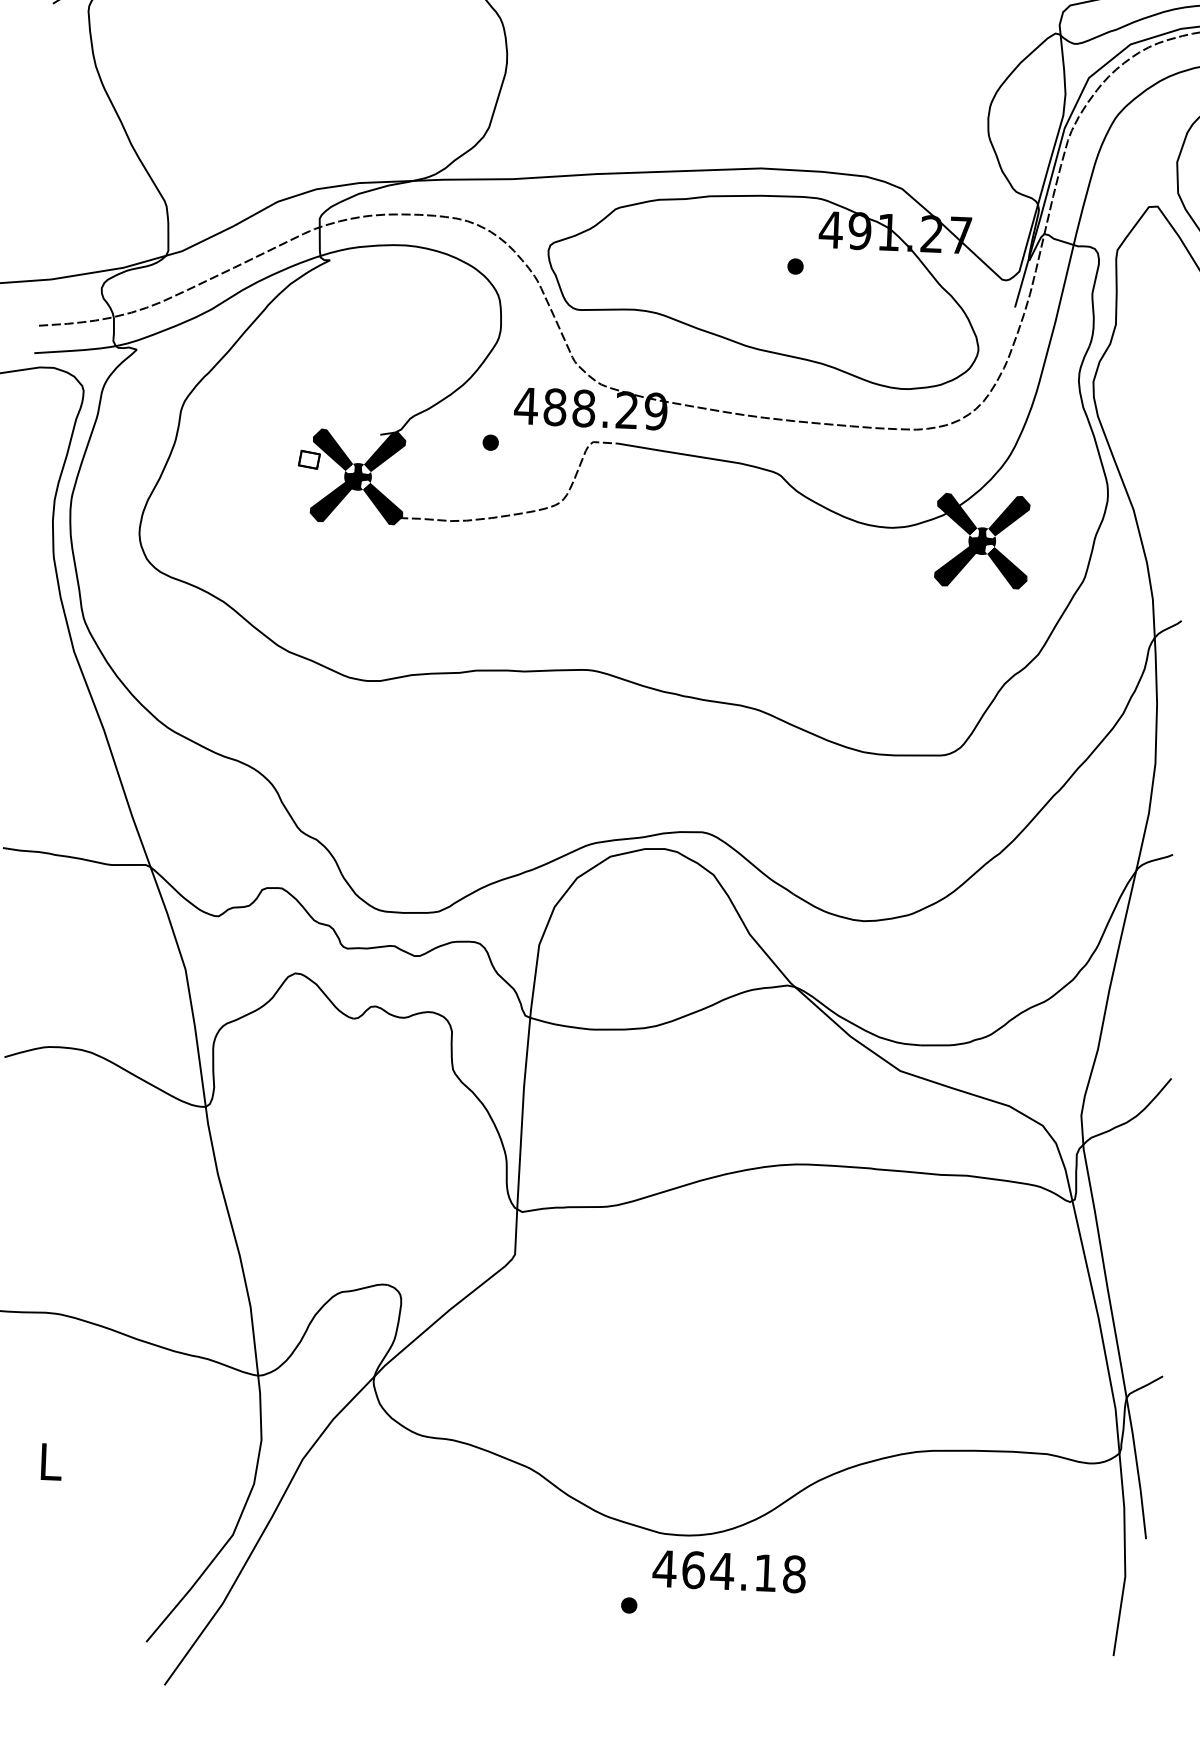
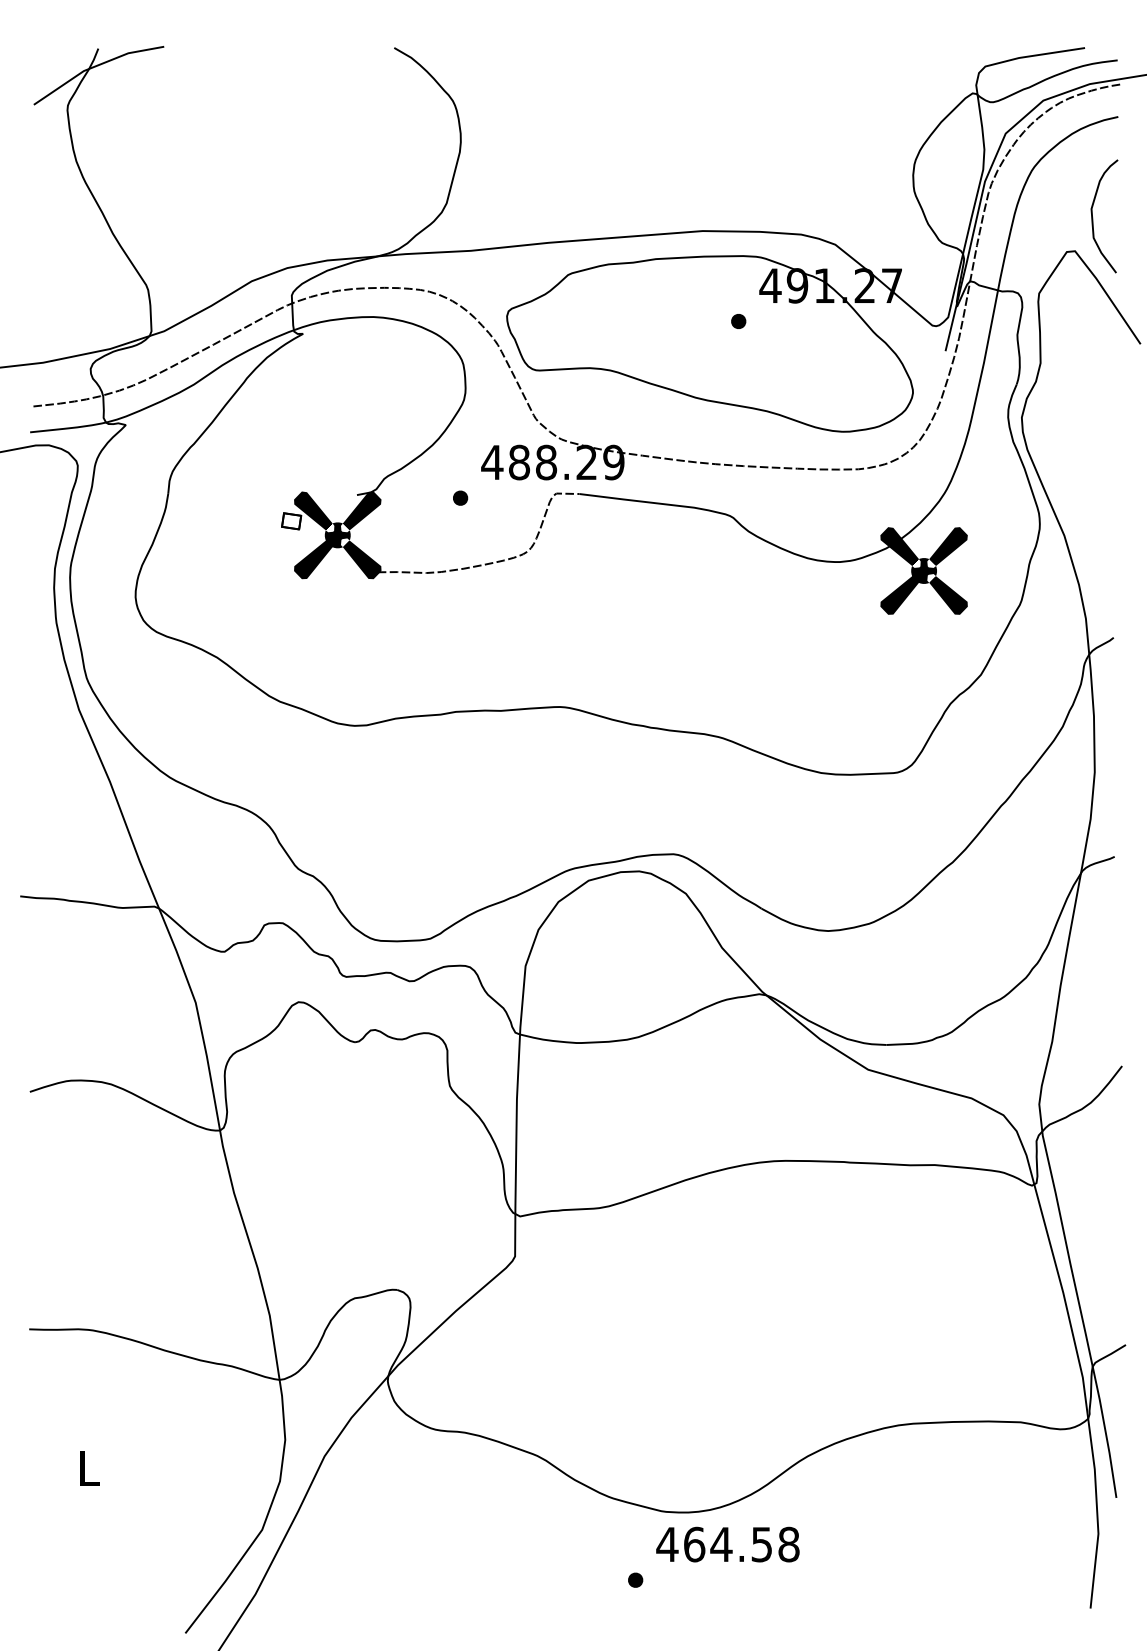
text: (765, 1572) -> (761, 1544), 464.18 -> 464.58

